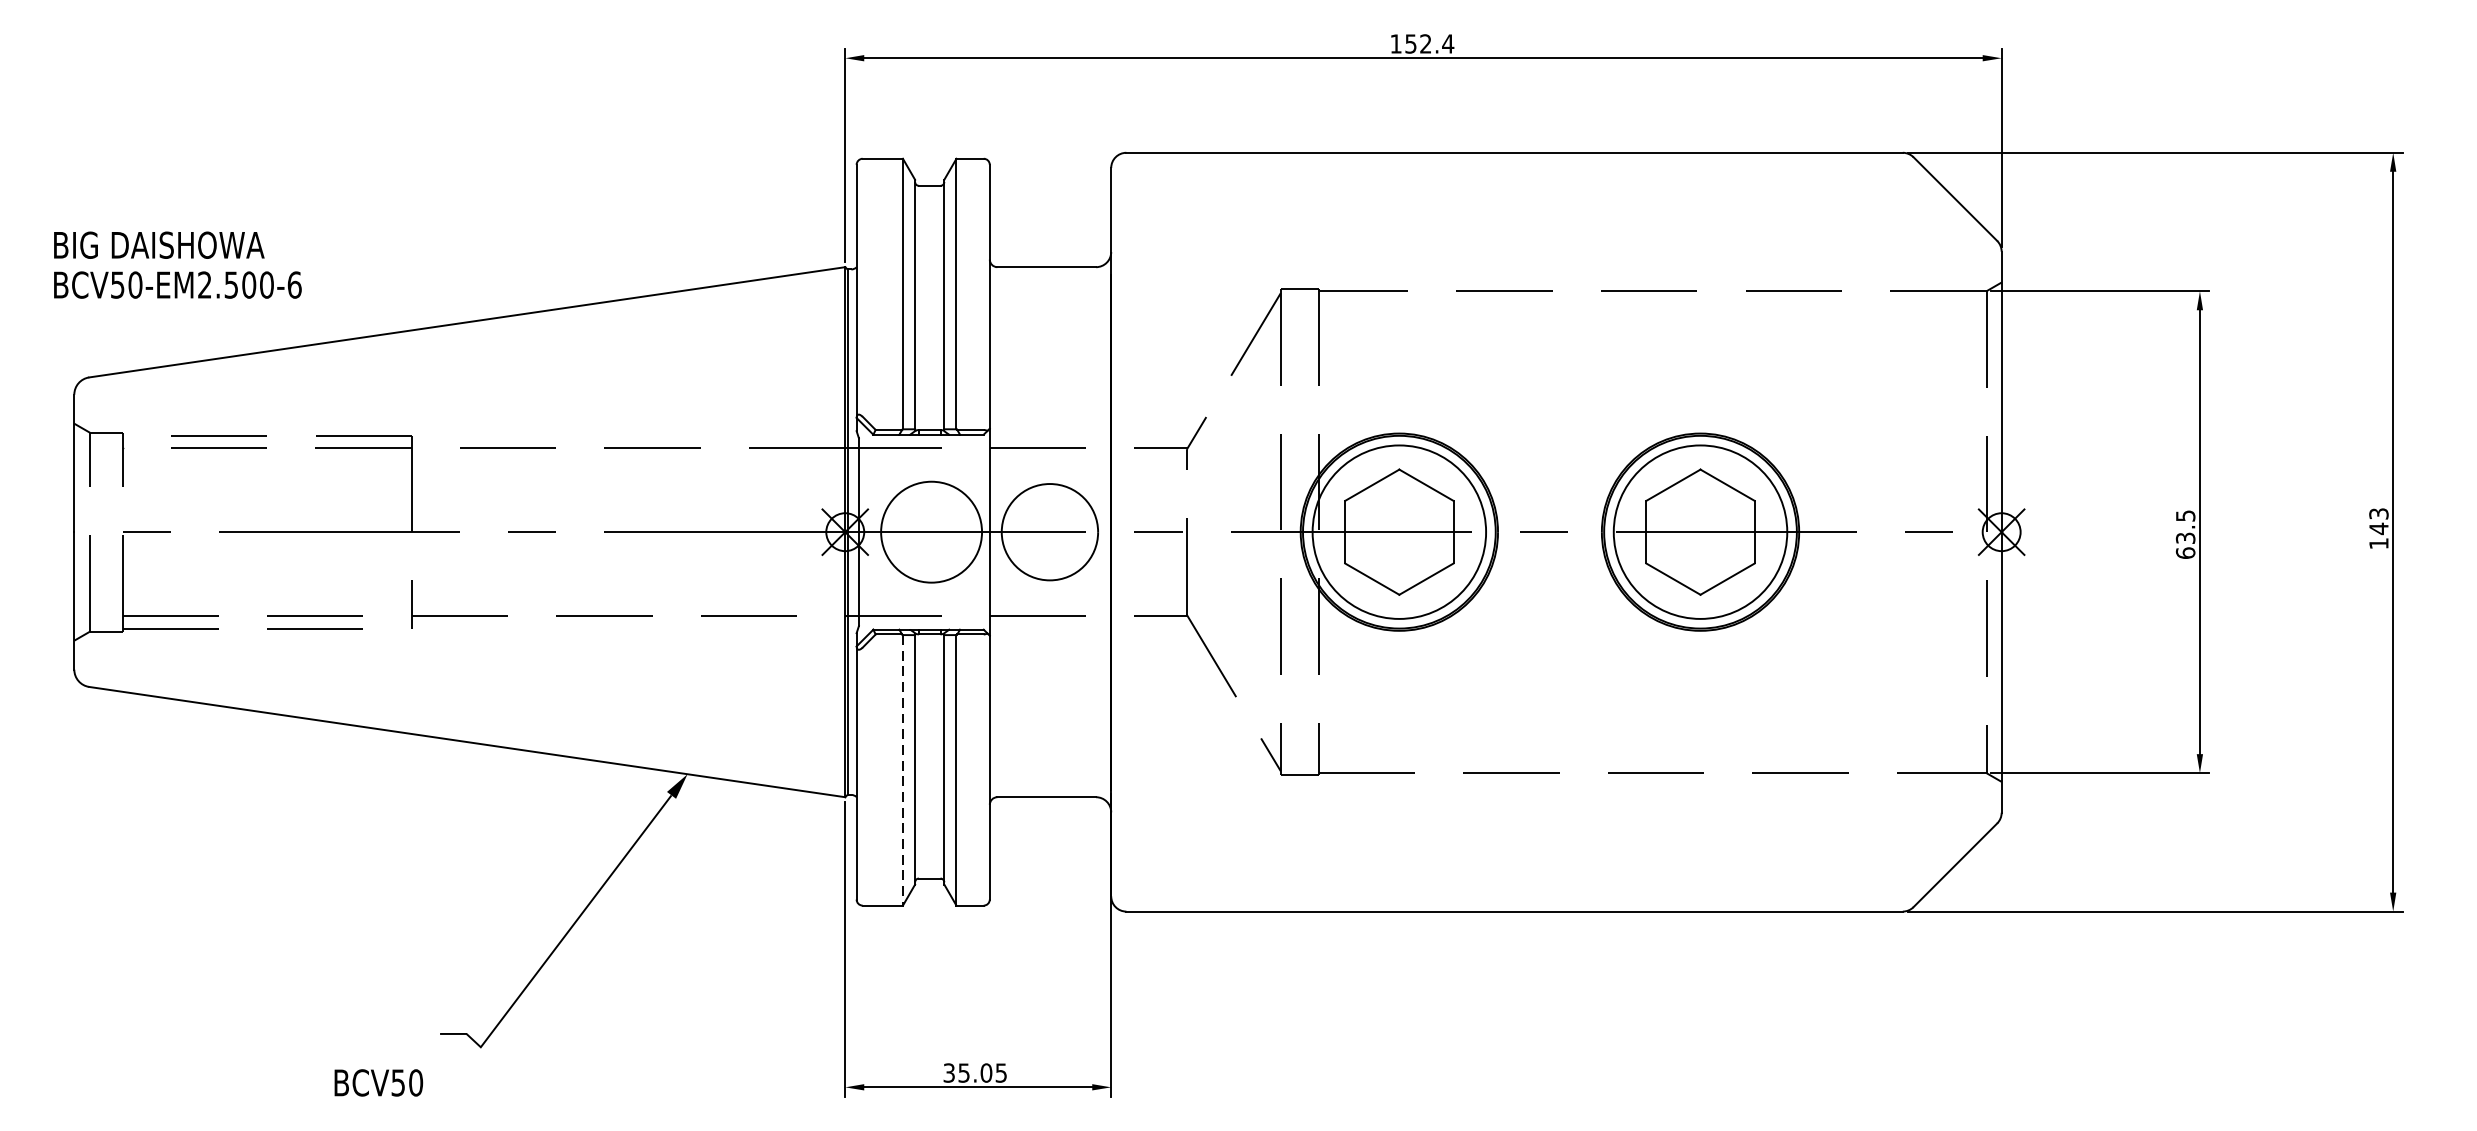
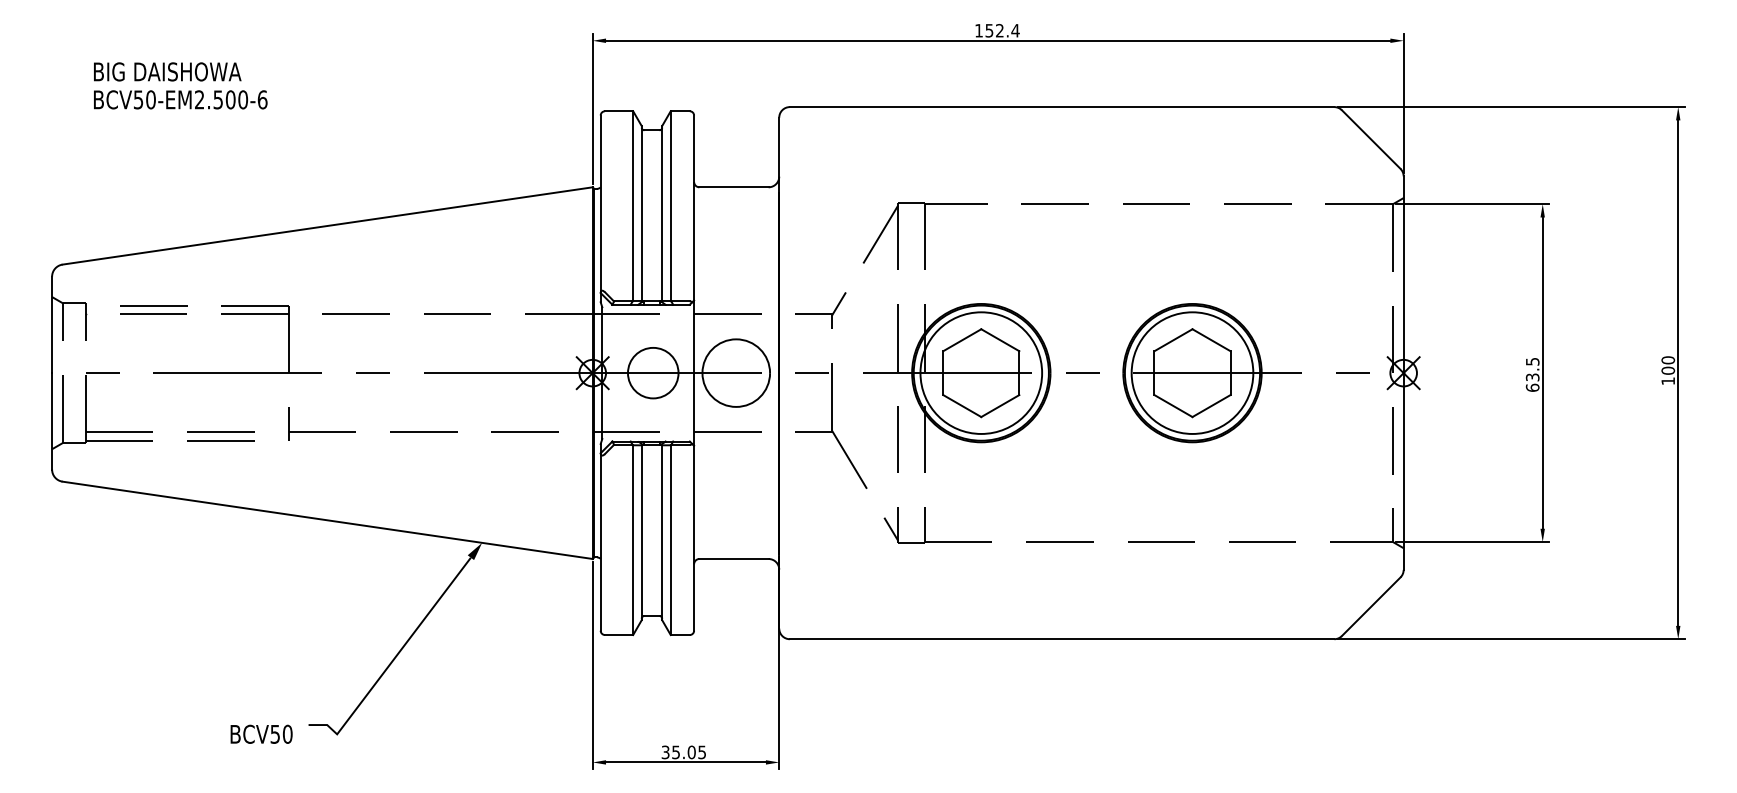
text: (177, 264) -> (180, 85), moved
text: (2379, 521) -> (1668, 365), 143 -> 100
circle: (930, 531) -> (652, 372), size x0.71
line: (903, 770) -> (633, 540), dashed -> solid
text: (378, 1081) -> (261, 733), moved

